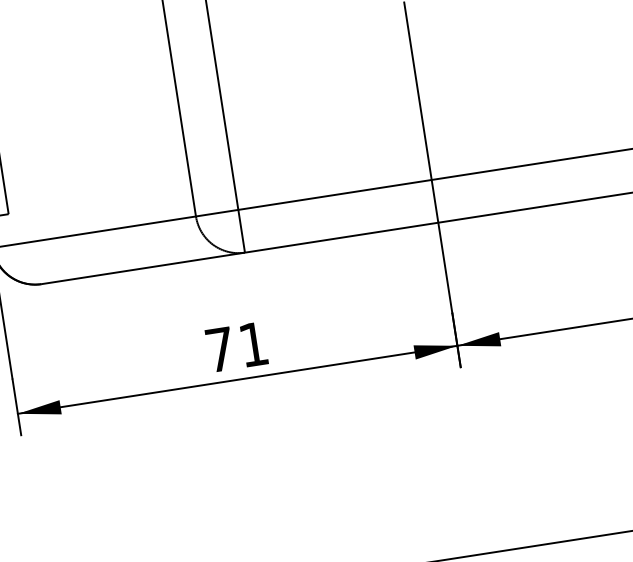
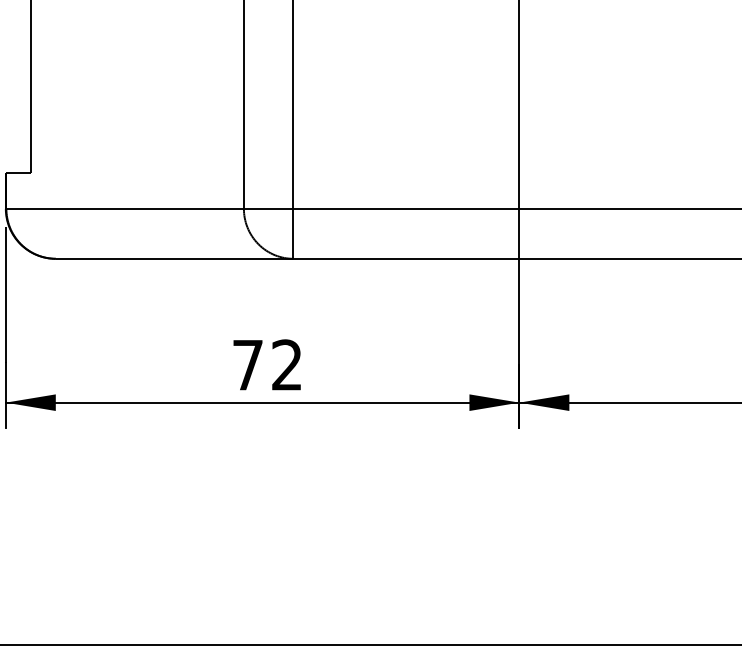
text: (253, 344) -> (286, 364), 71 -> 72

